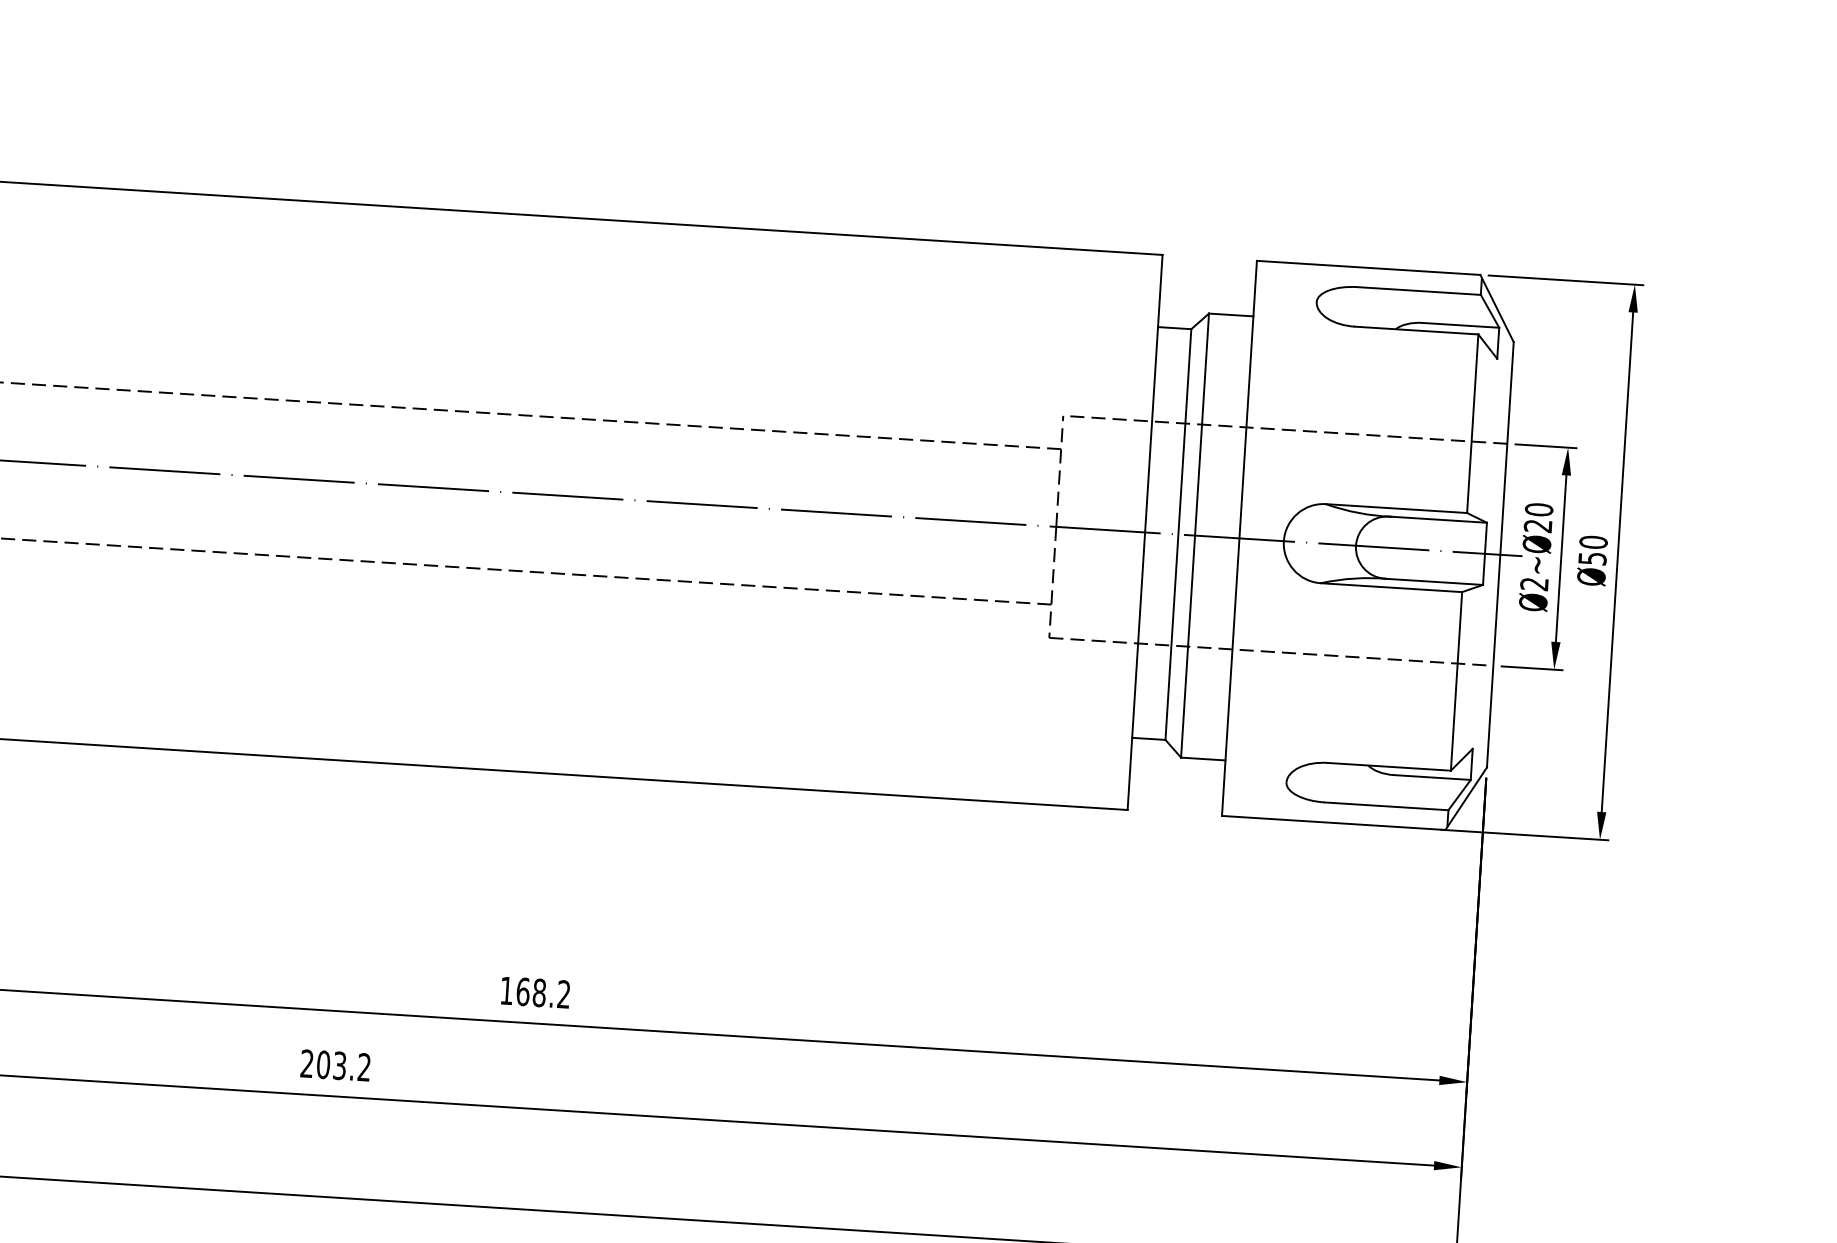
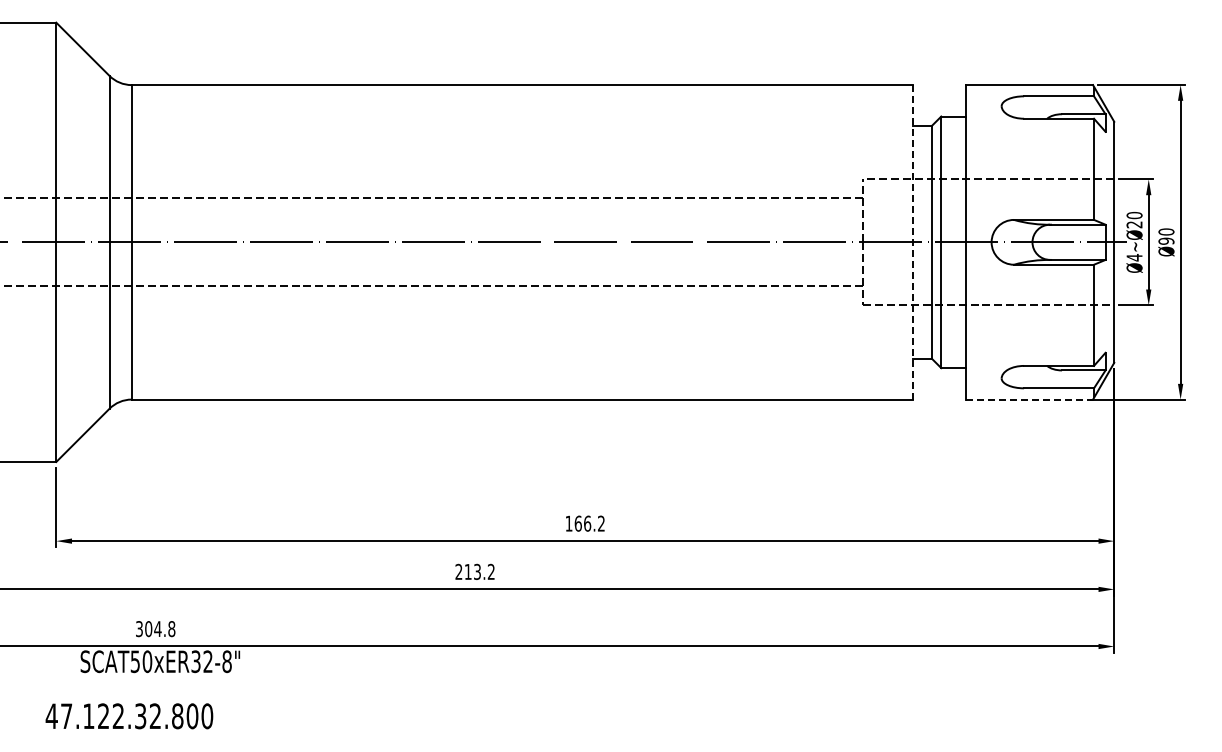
line: (1144, 530) -> (912, 241), solid -> dashed
text: (1592, 557) -> (1166, 240), Ø50 -> Ø90
text: (1534, 583) -> (1134, 257), Ø2~Ø20 -> Ø4~Ø20
line: (1335, 822) -> (1030, 399), solid -> dashed
text: (539, 992) -> (587, 523), 168.2 -> 166.2
text: (322, 1063) -> (467, 571), 203.2 -> 213.2

